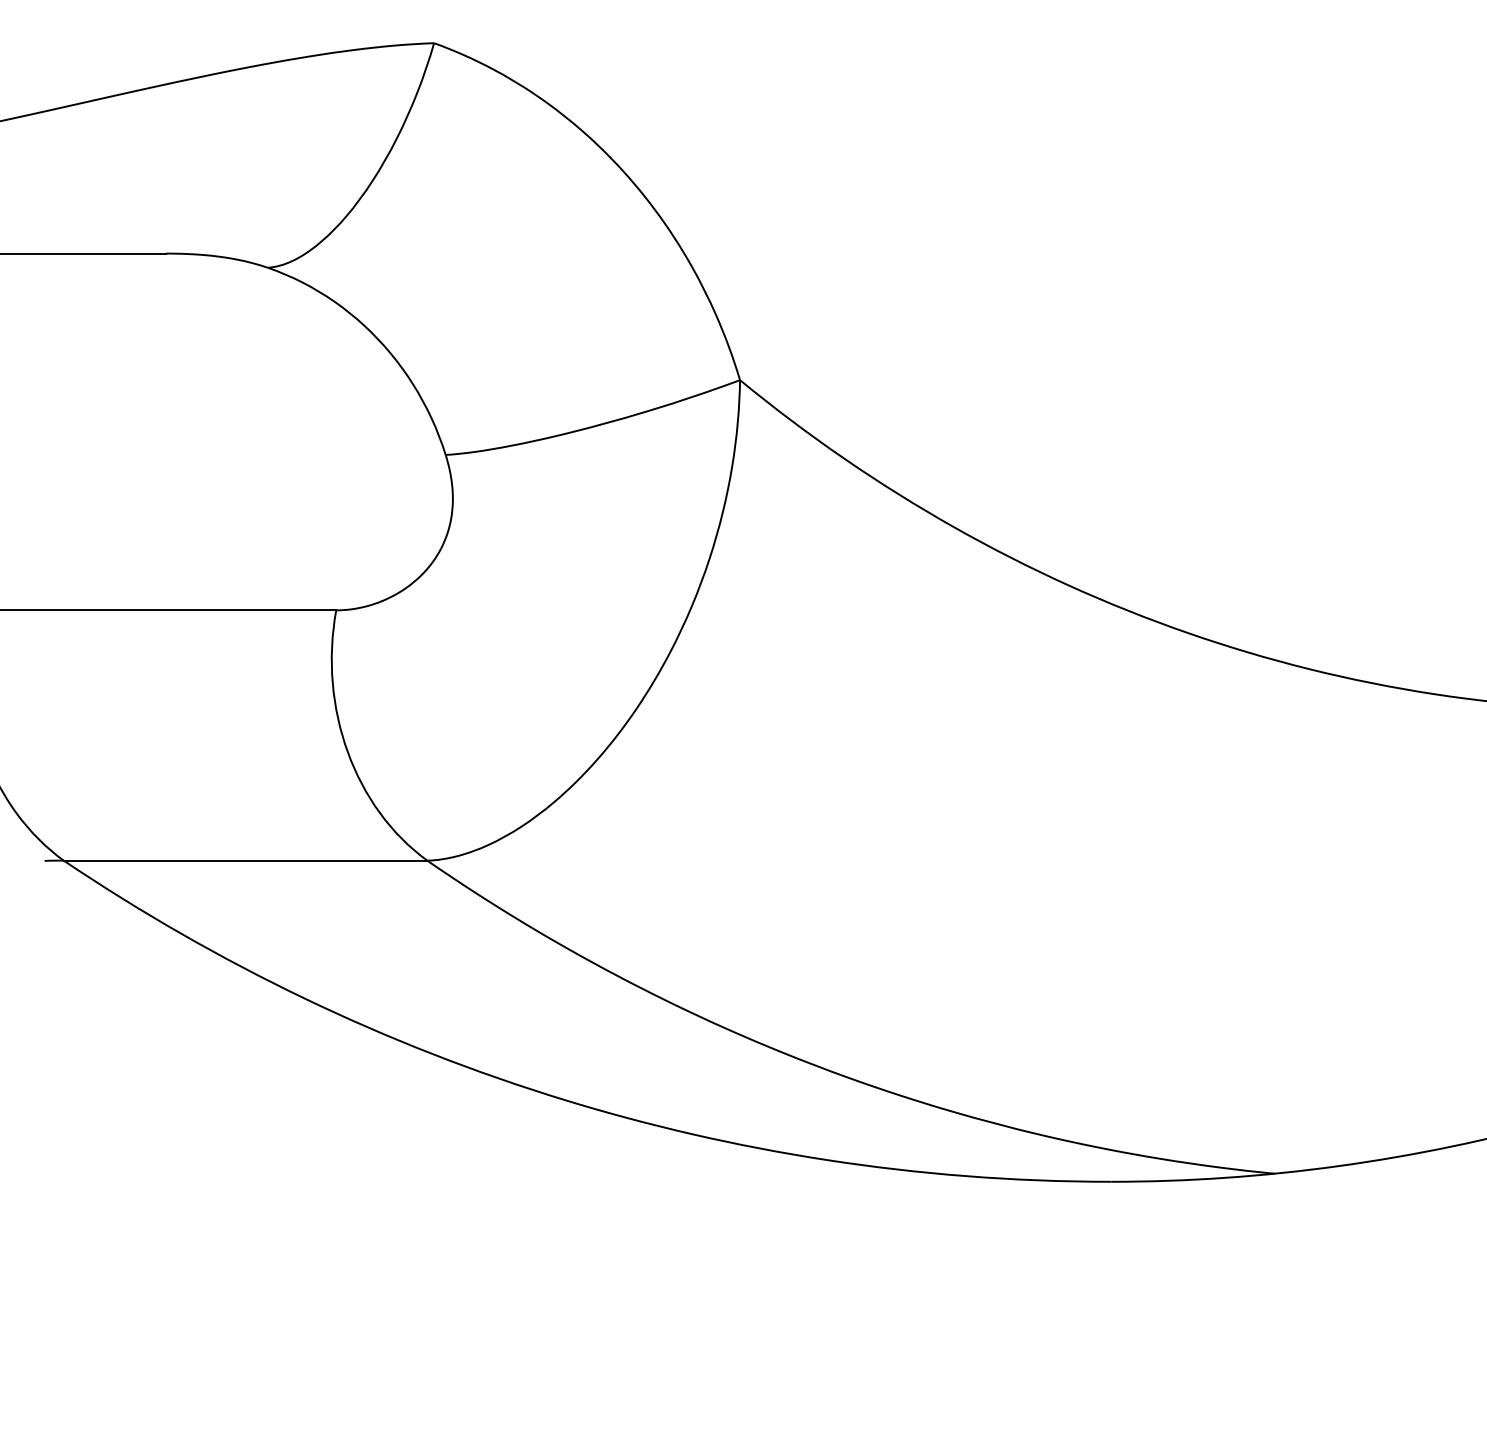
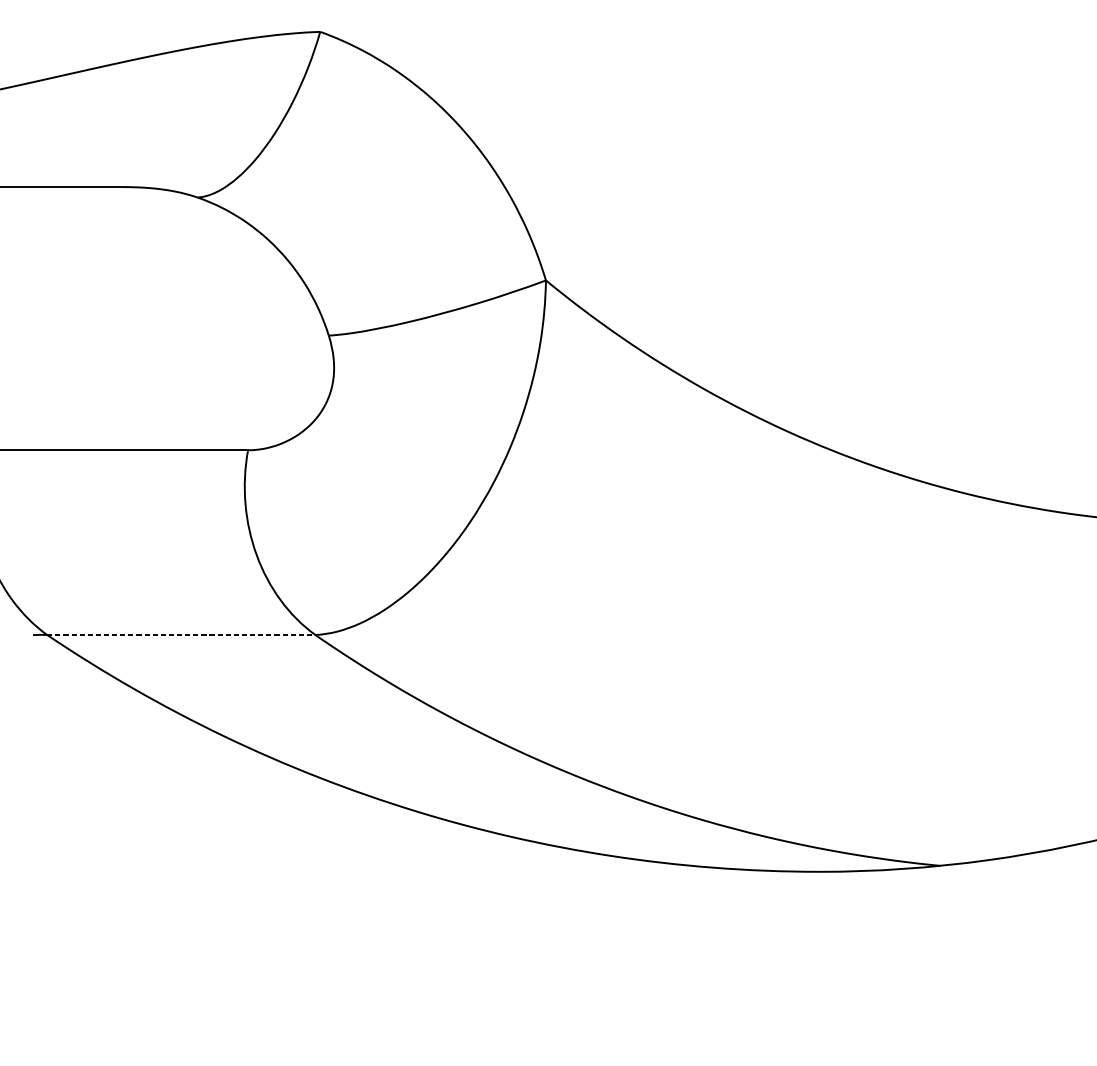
line: (245, 860) -> (181, 634), solid -> dashed

